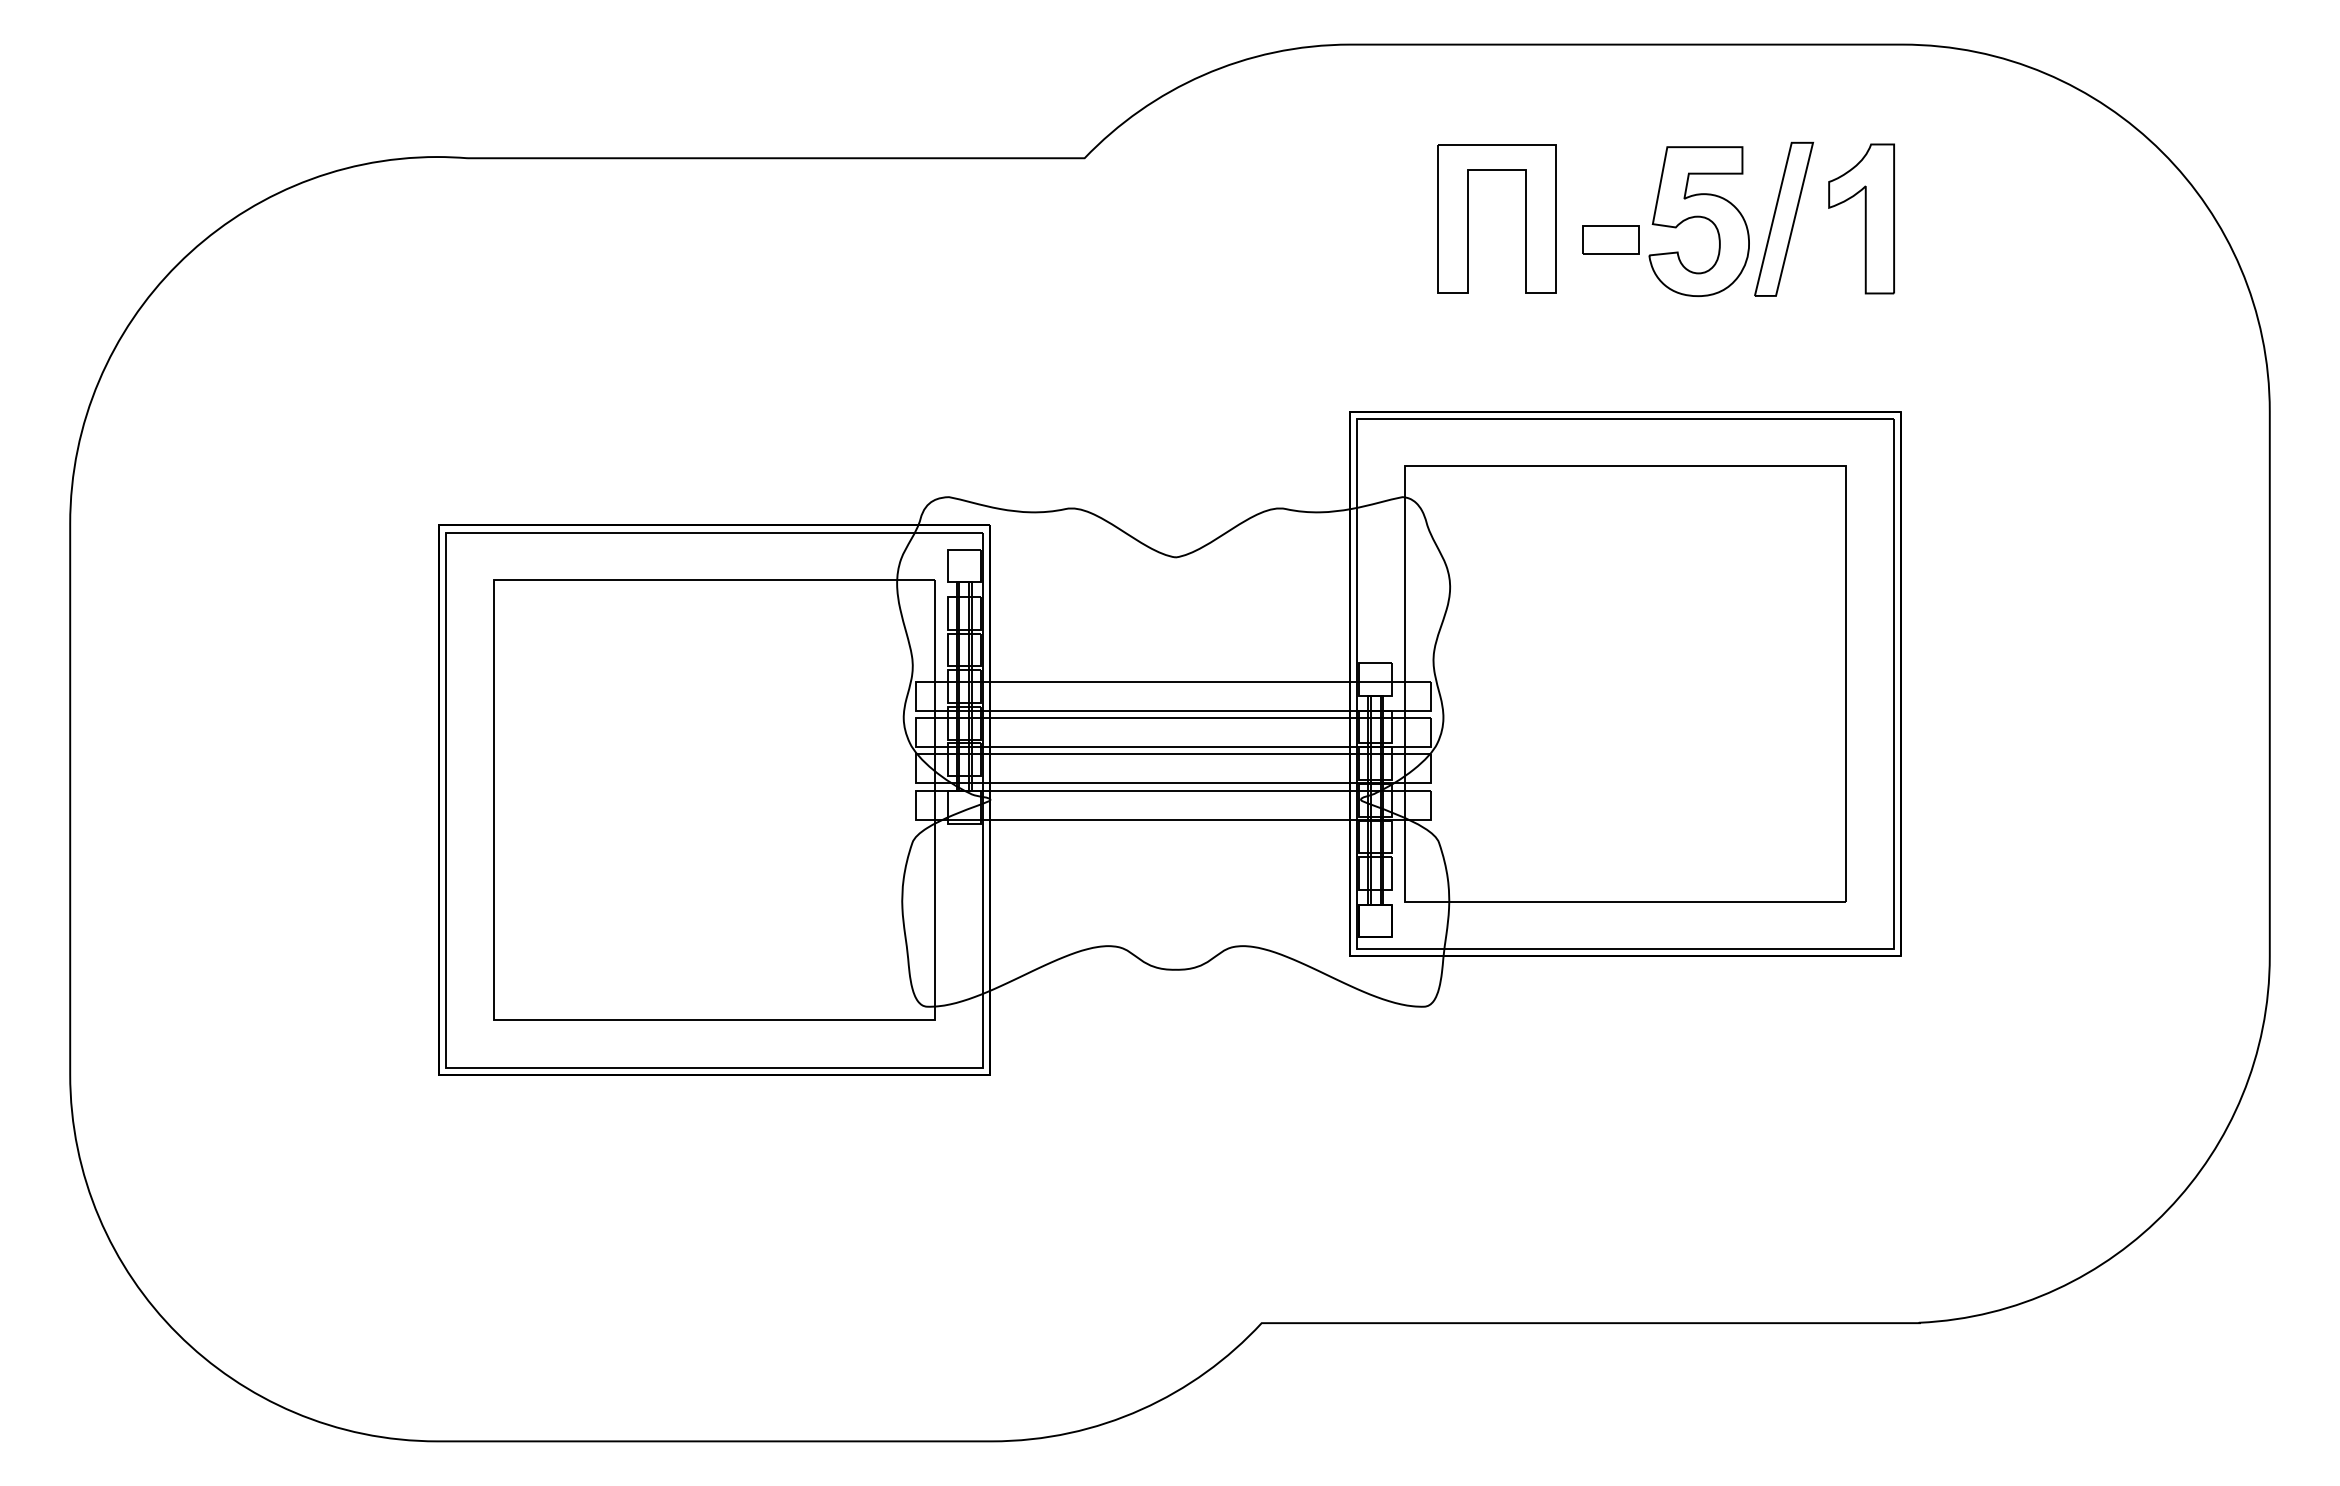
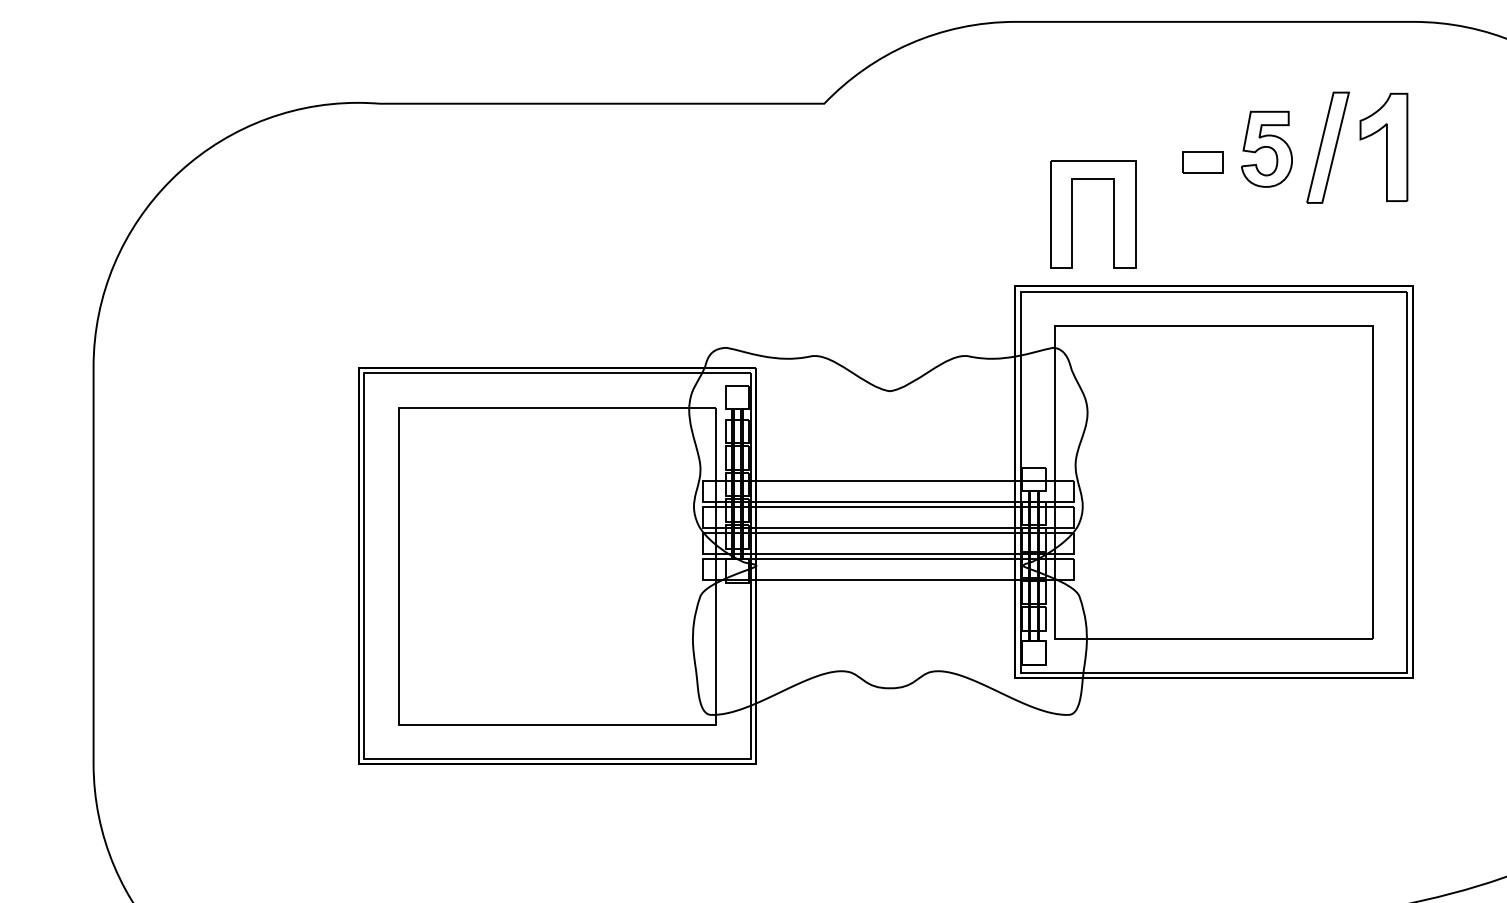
part: (1468, 218) -> (1072, 214), moved
part: (1698, 221) -> (1266, 149), size x0.7

